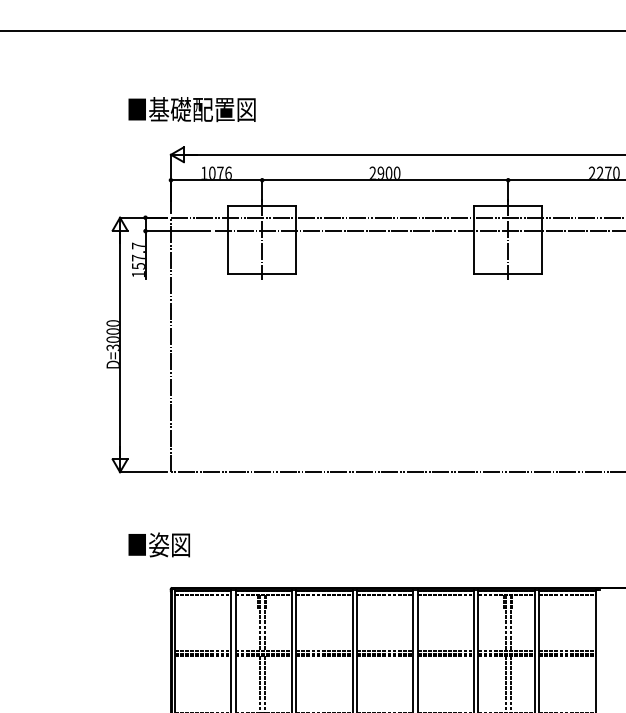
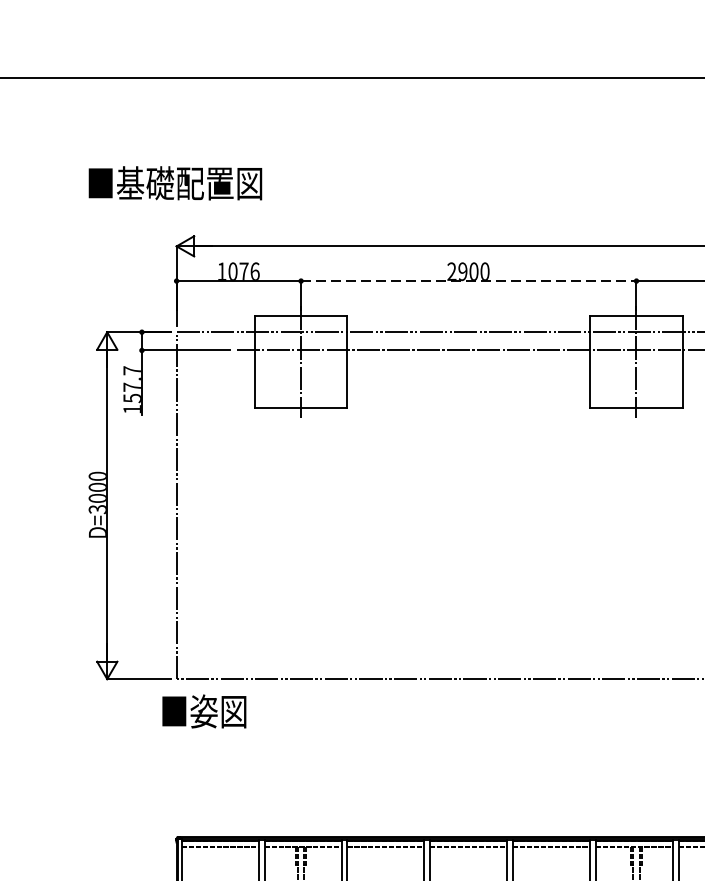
text: (191, 109) -> (174, 183), moved
line: (385, 180) -> (469, 281), solid -> dashed
text: (158, 544) -> (203, 710), moved

